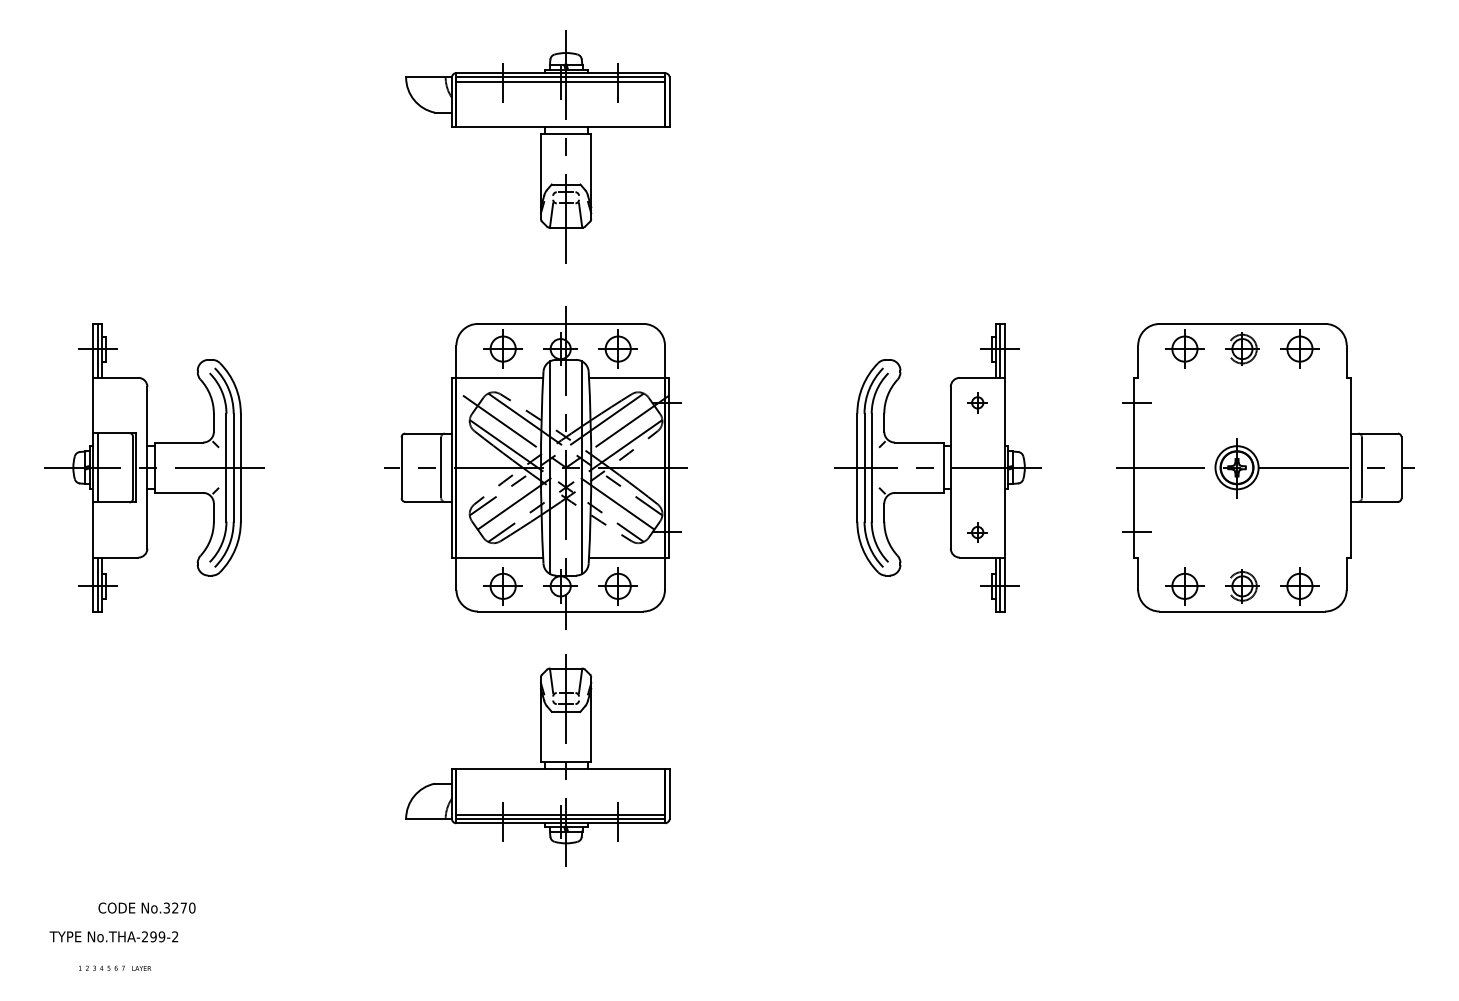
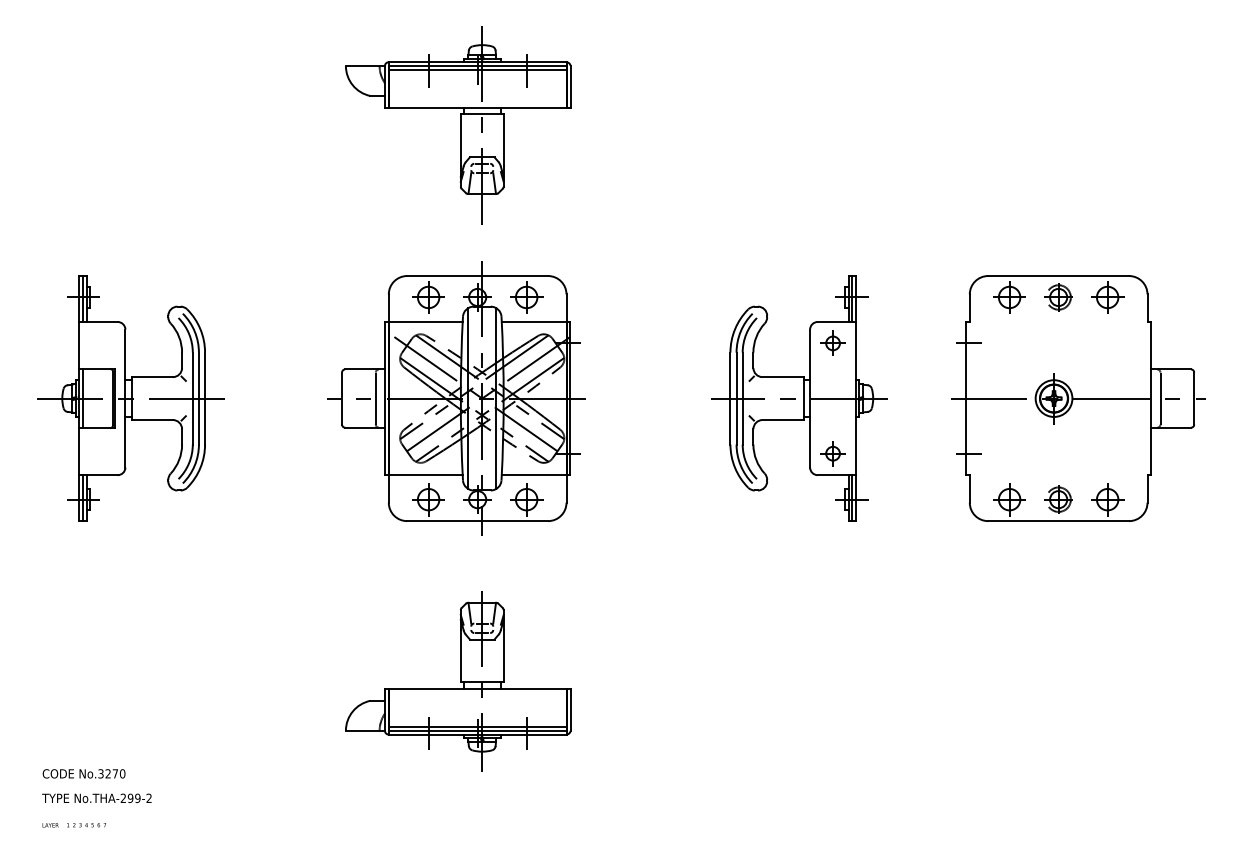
part: (977, 401) -> (832, 342), size x1.43
part: (977, 532) -> (832, 453), size x1.43
part: (538, 760) -> (458, 681), moved
text: (146, 907) -> (83, 773), moved
text: (141, 968) -> (50, 825), moved

